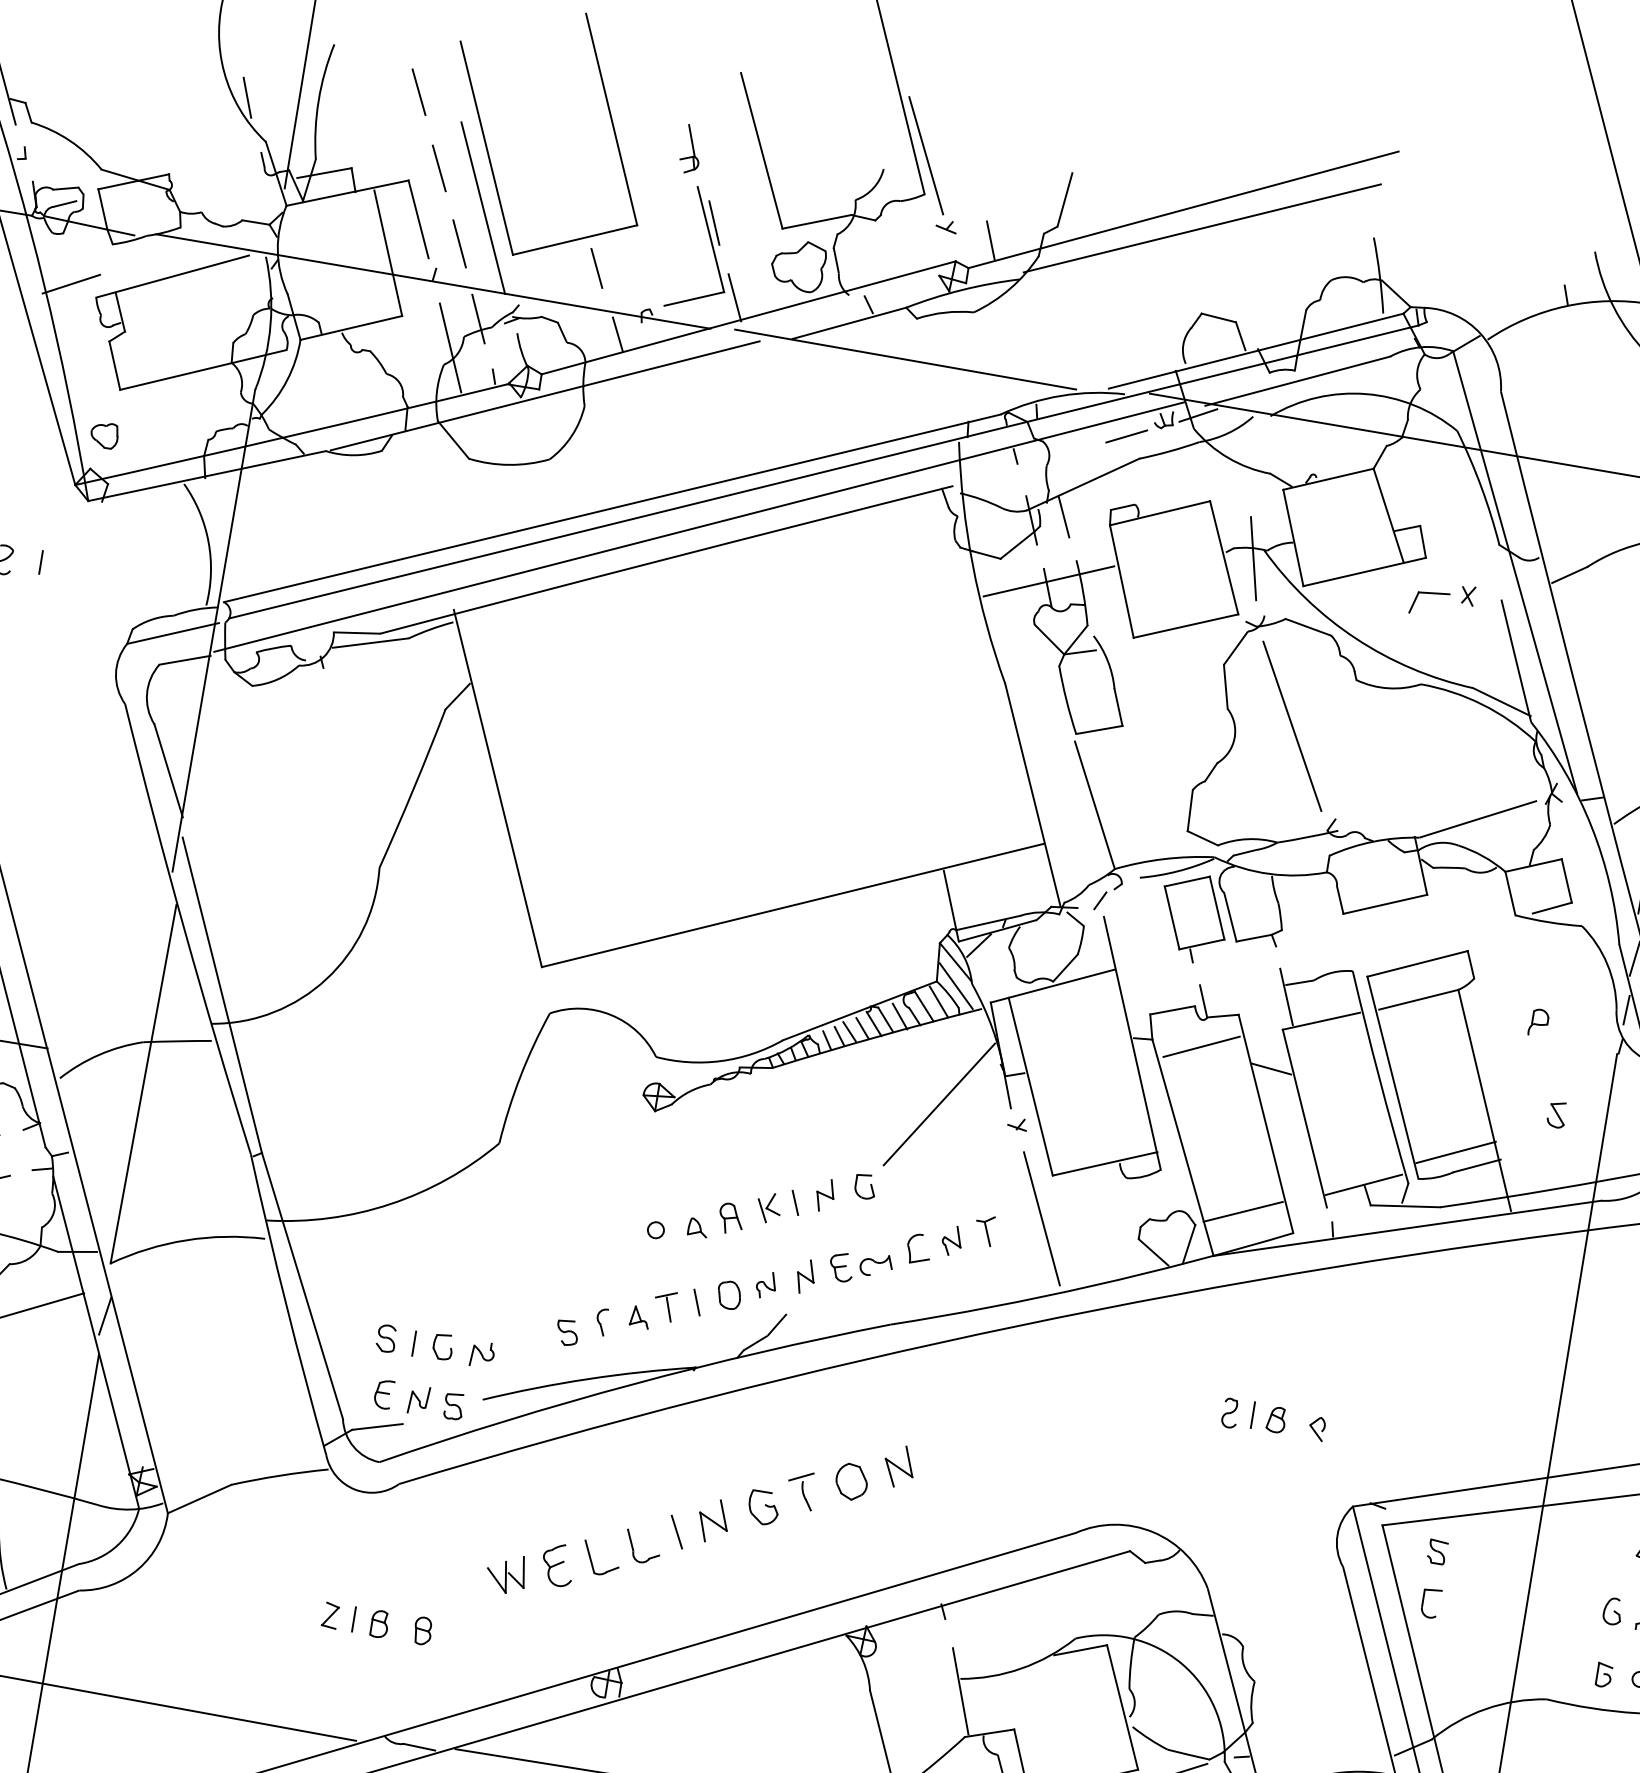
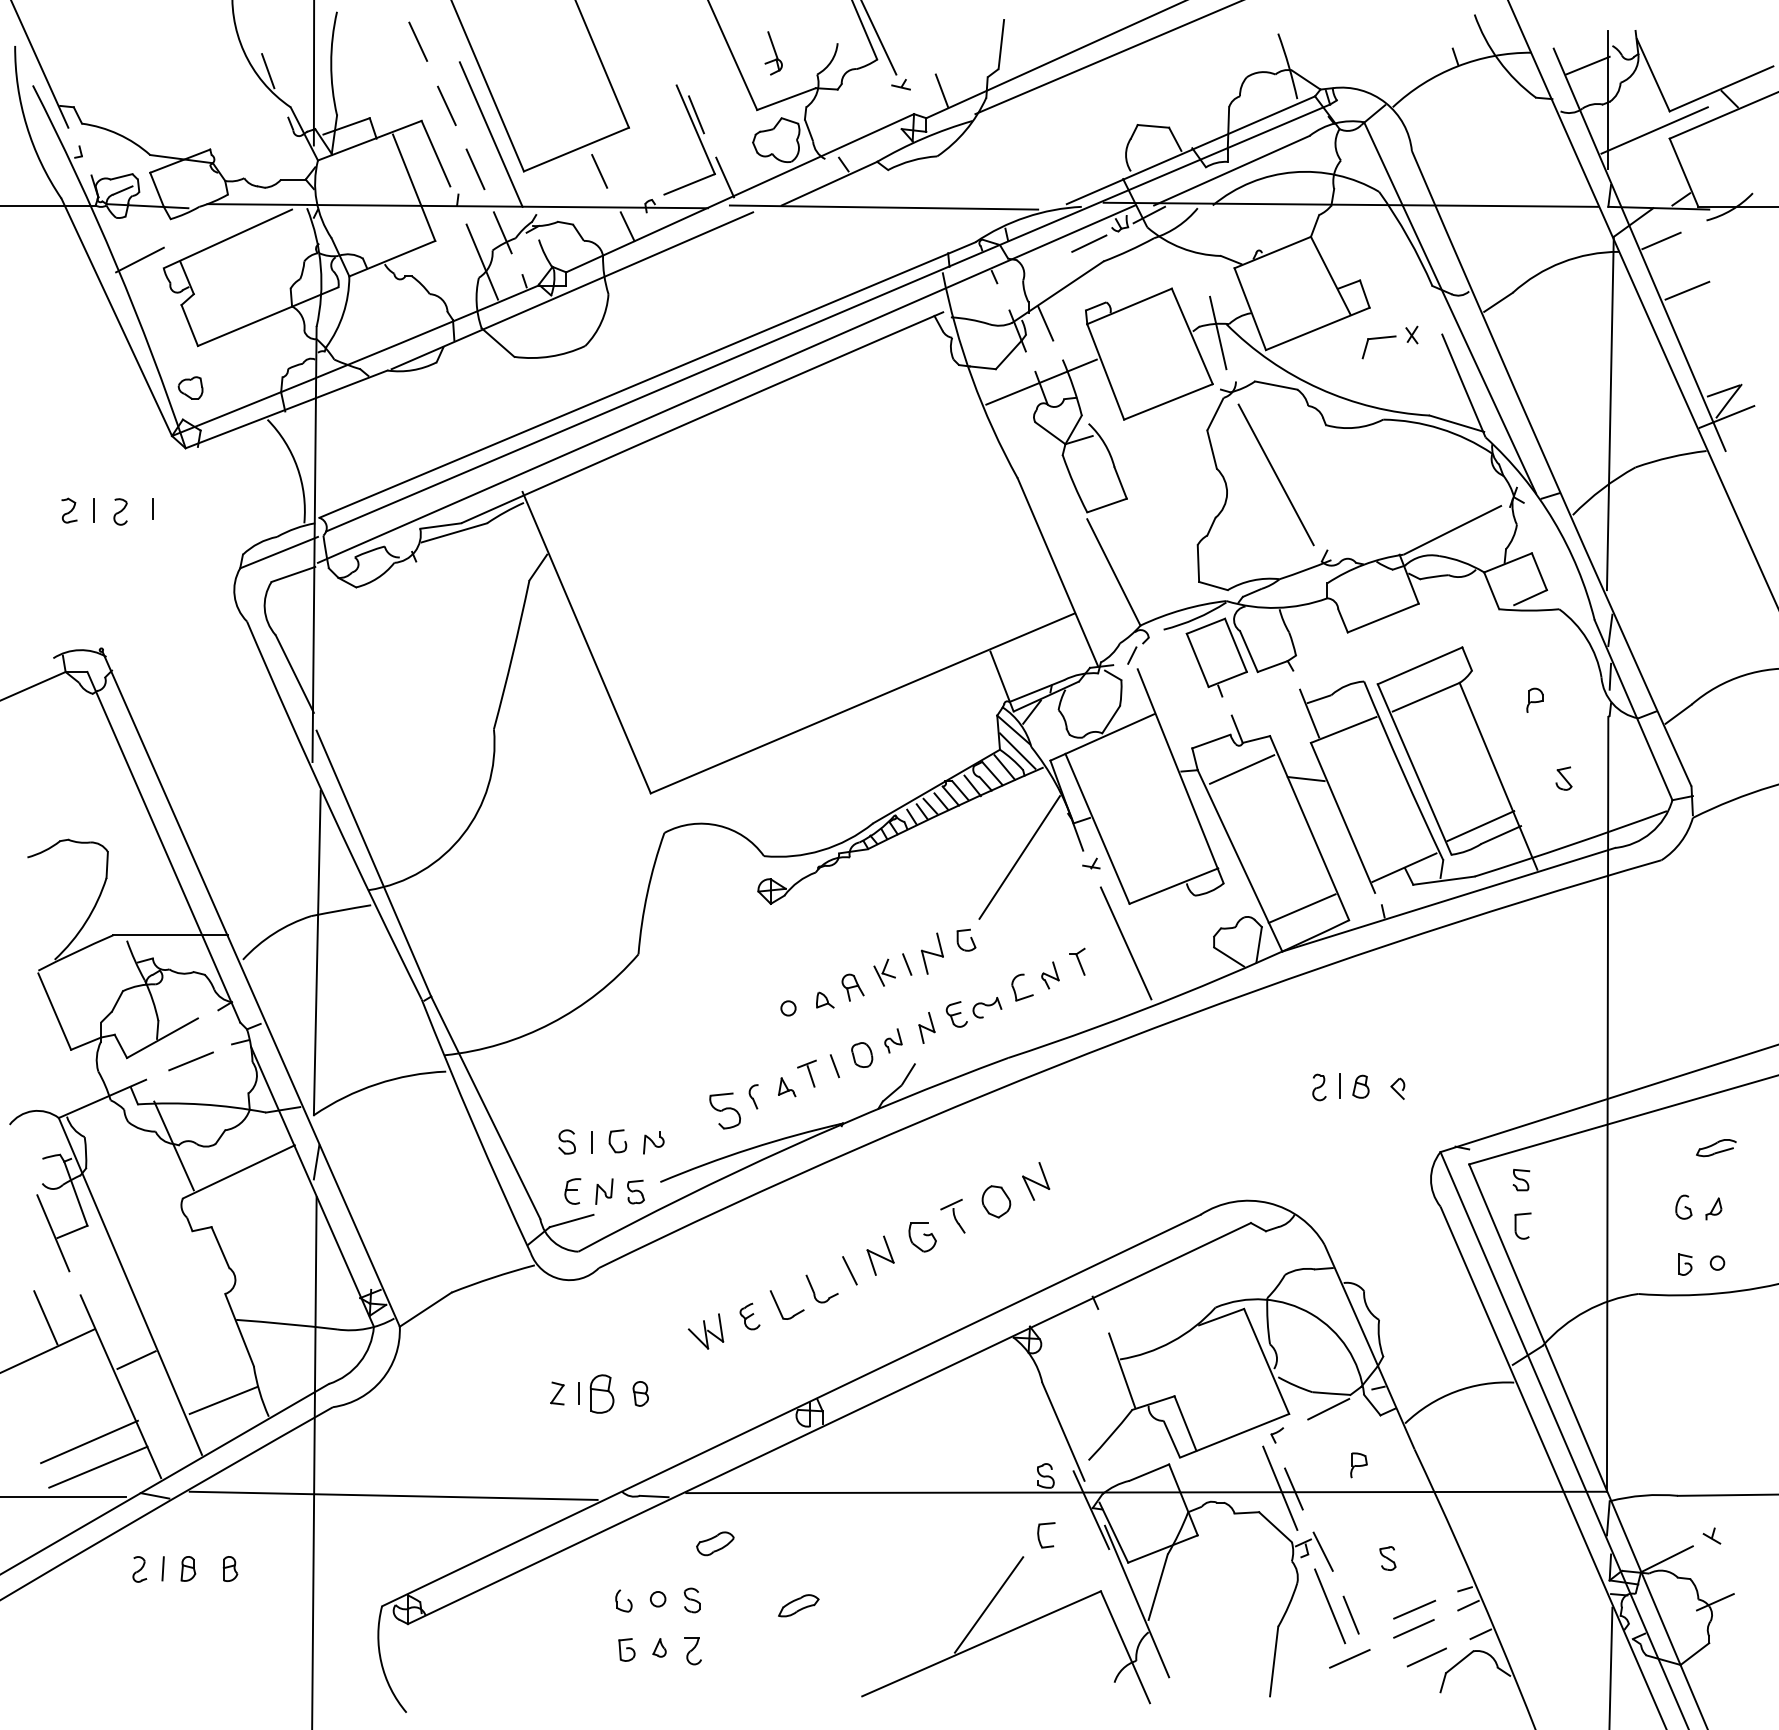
part: (691, 149) -> (773, 53), moved
part: (825, 1195) -> (932, 953), size x1.4
part: (567, 1333) -> (725, 1111), size x1.6
part: (557, 1564) -> (749, 1316), size x0.7
part: (379, 1623) -> (601, 1393), size x1.6

